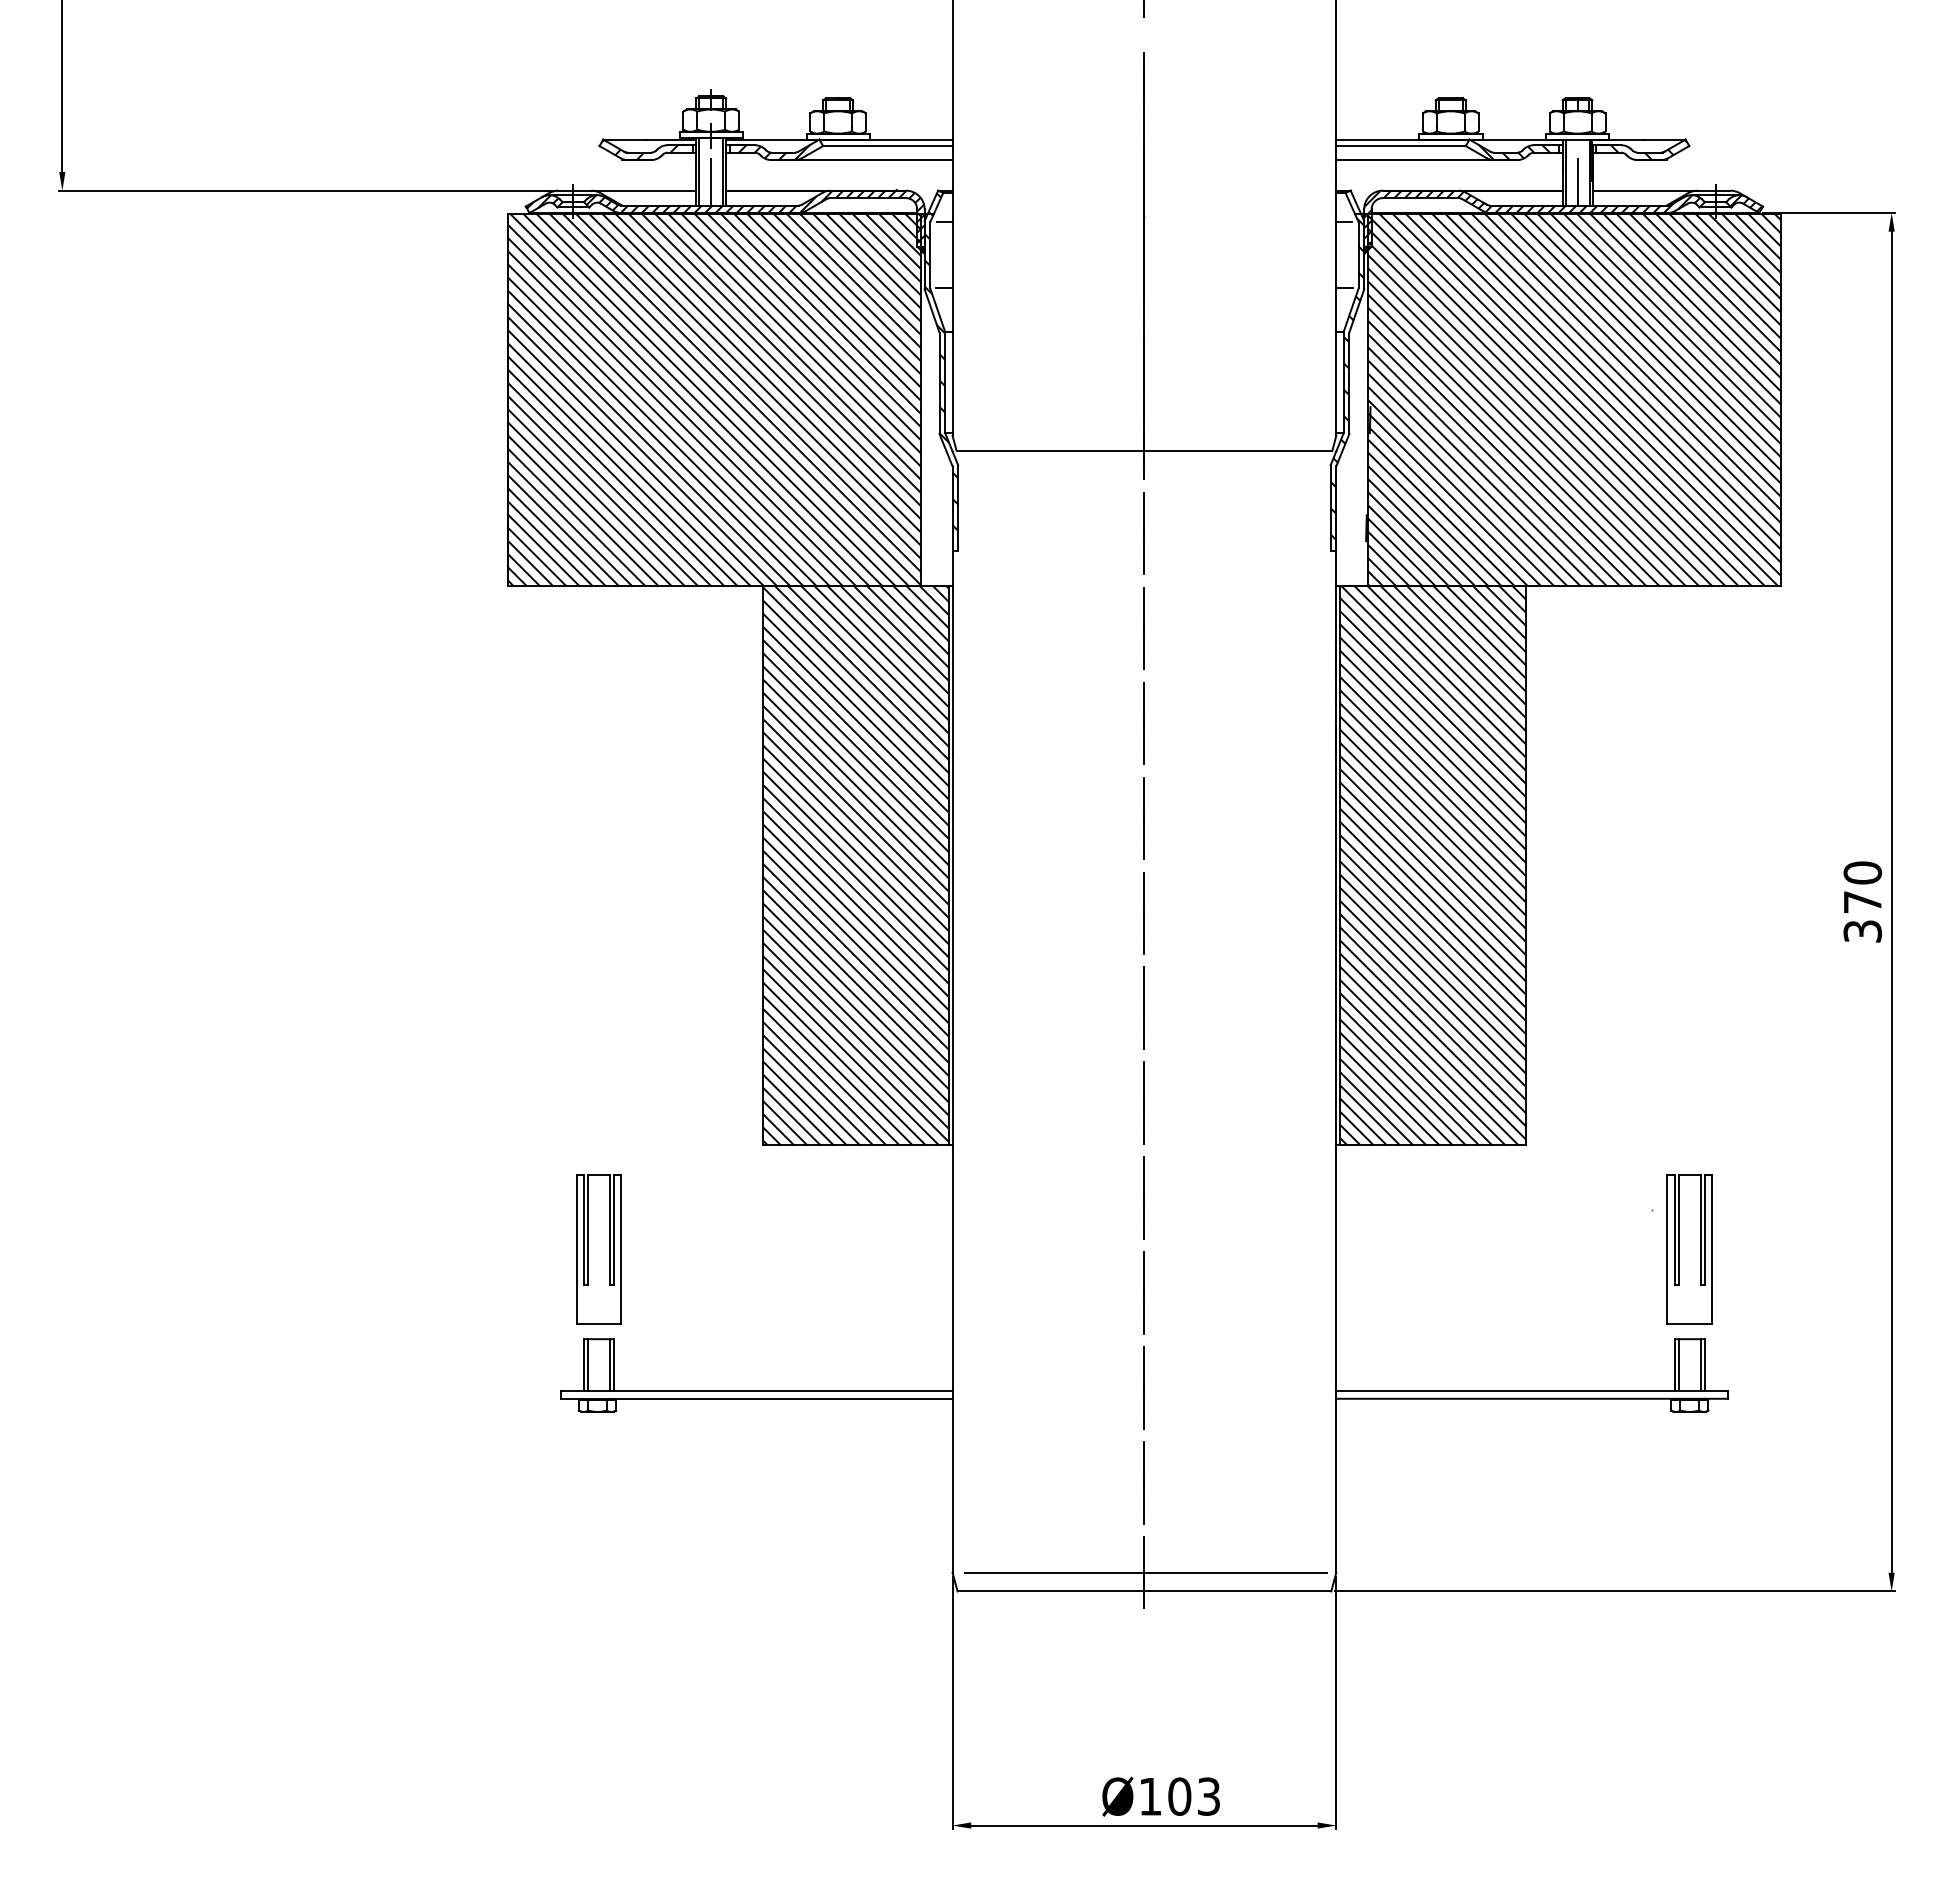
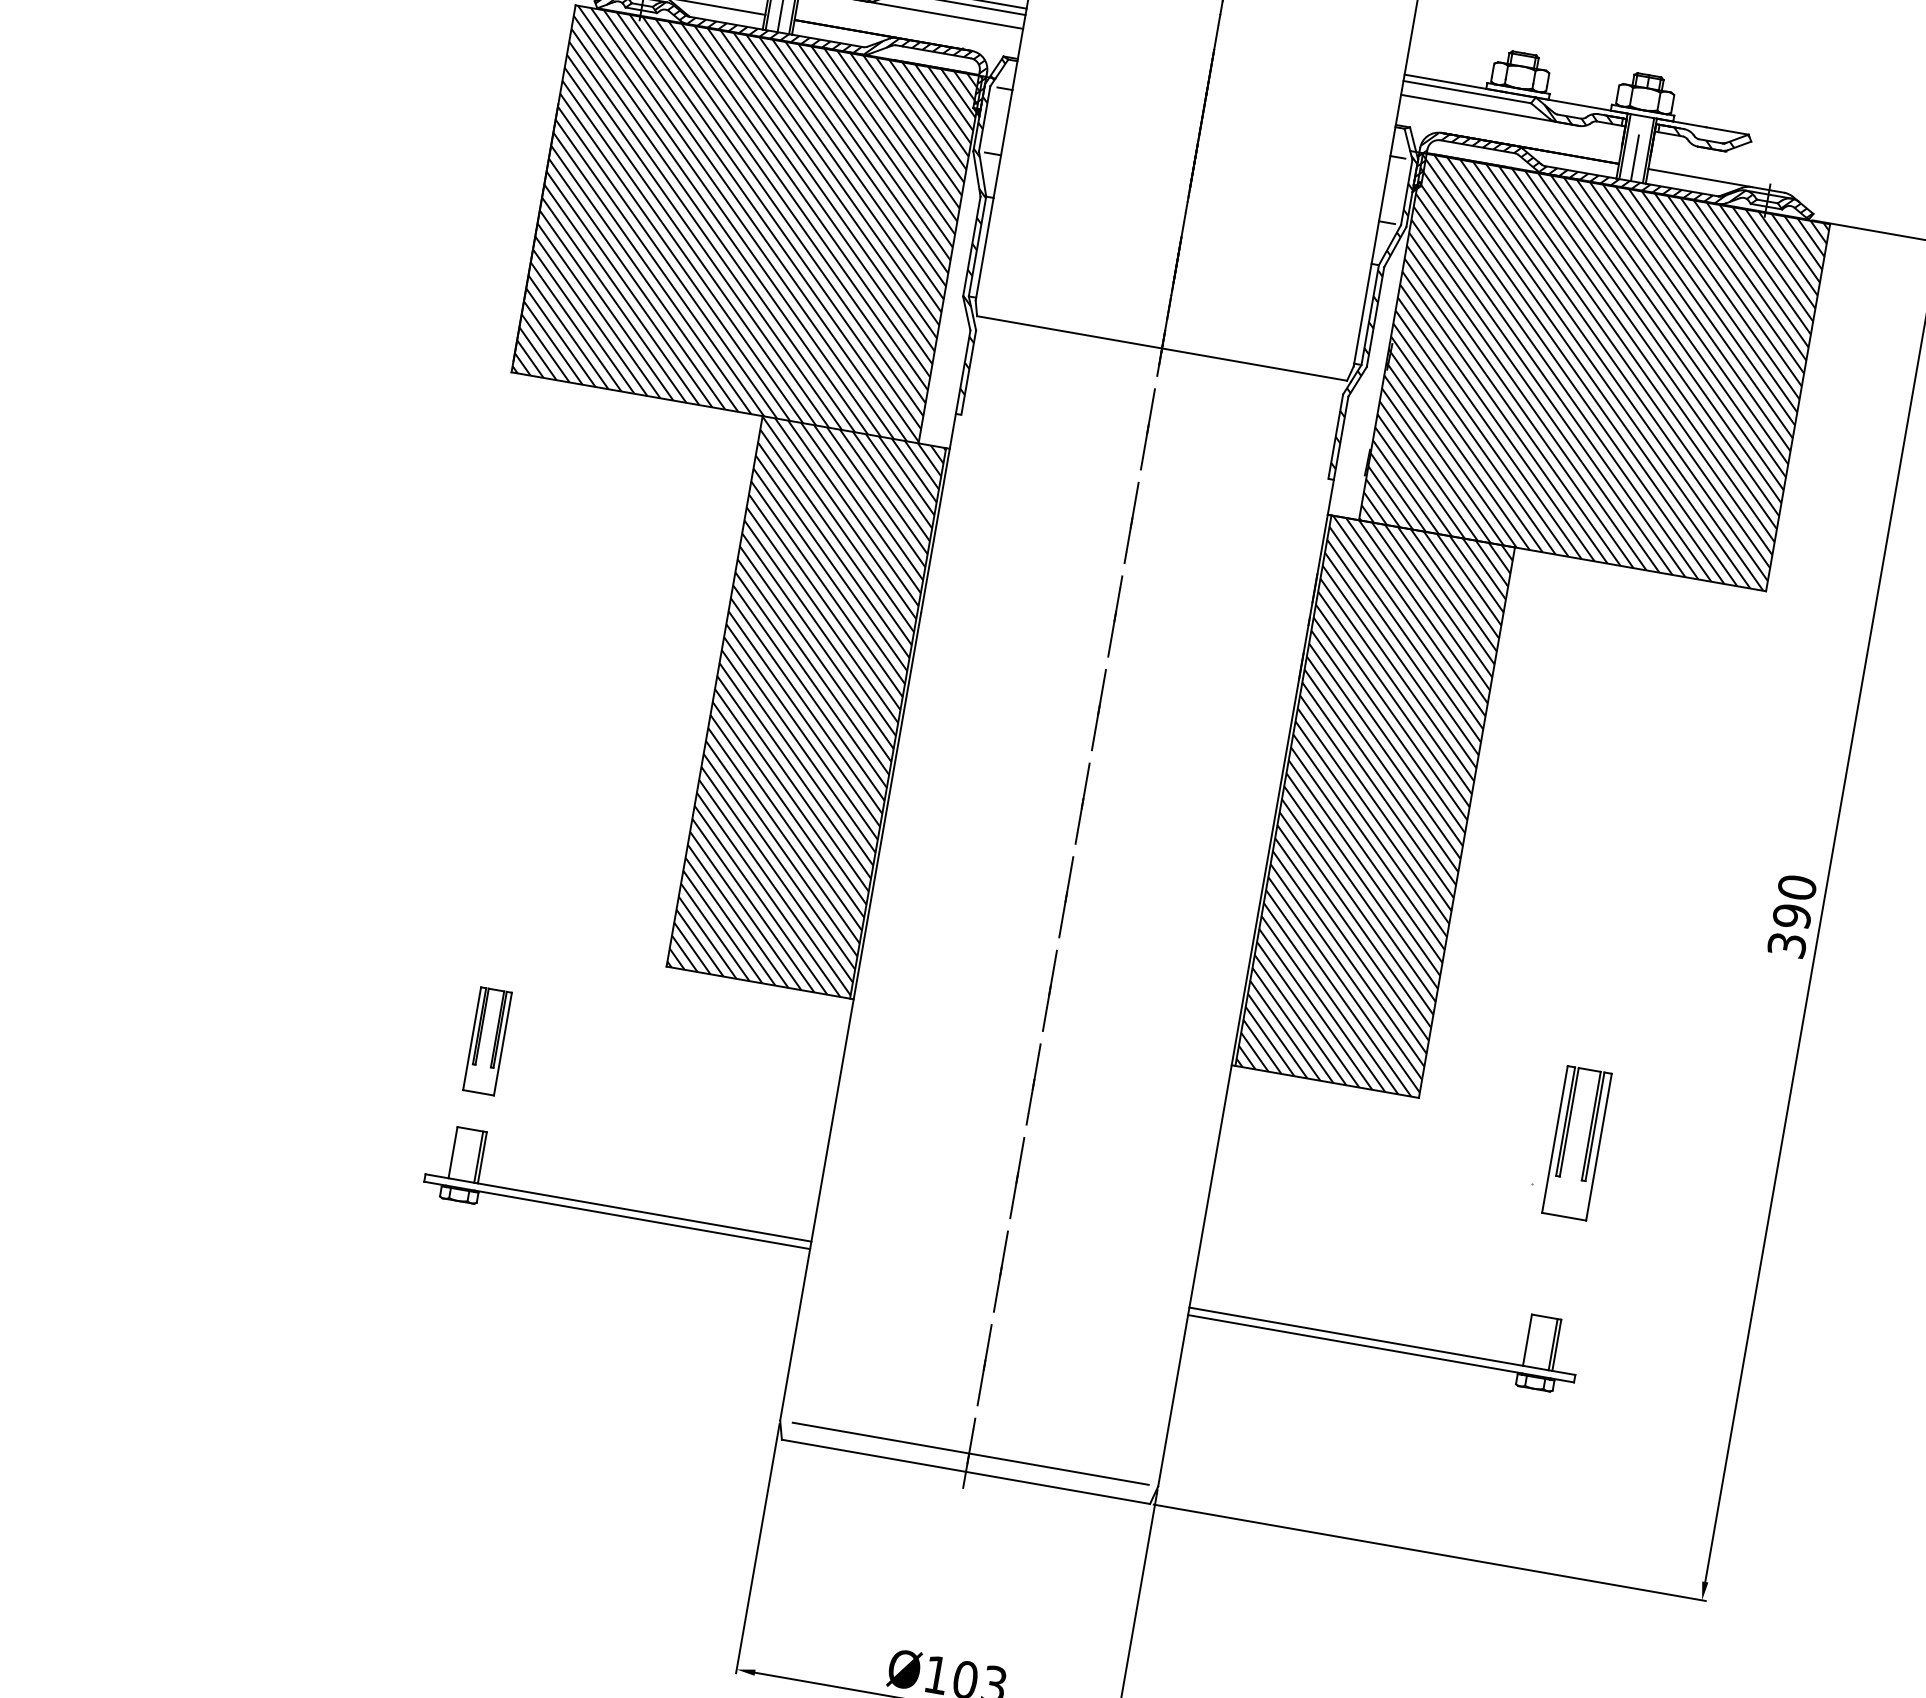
text: (1862, 901) -> (1791, 915), 370 -> 390
part: (598, 1249) -> (486, 1041), size x0.7
part: (1689, 1249) -> (1576, 1143), moved
line: (587, 1365) -> (456, 1153), removed
line: (1678, 1365) -> (1530, 1341), removed

